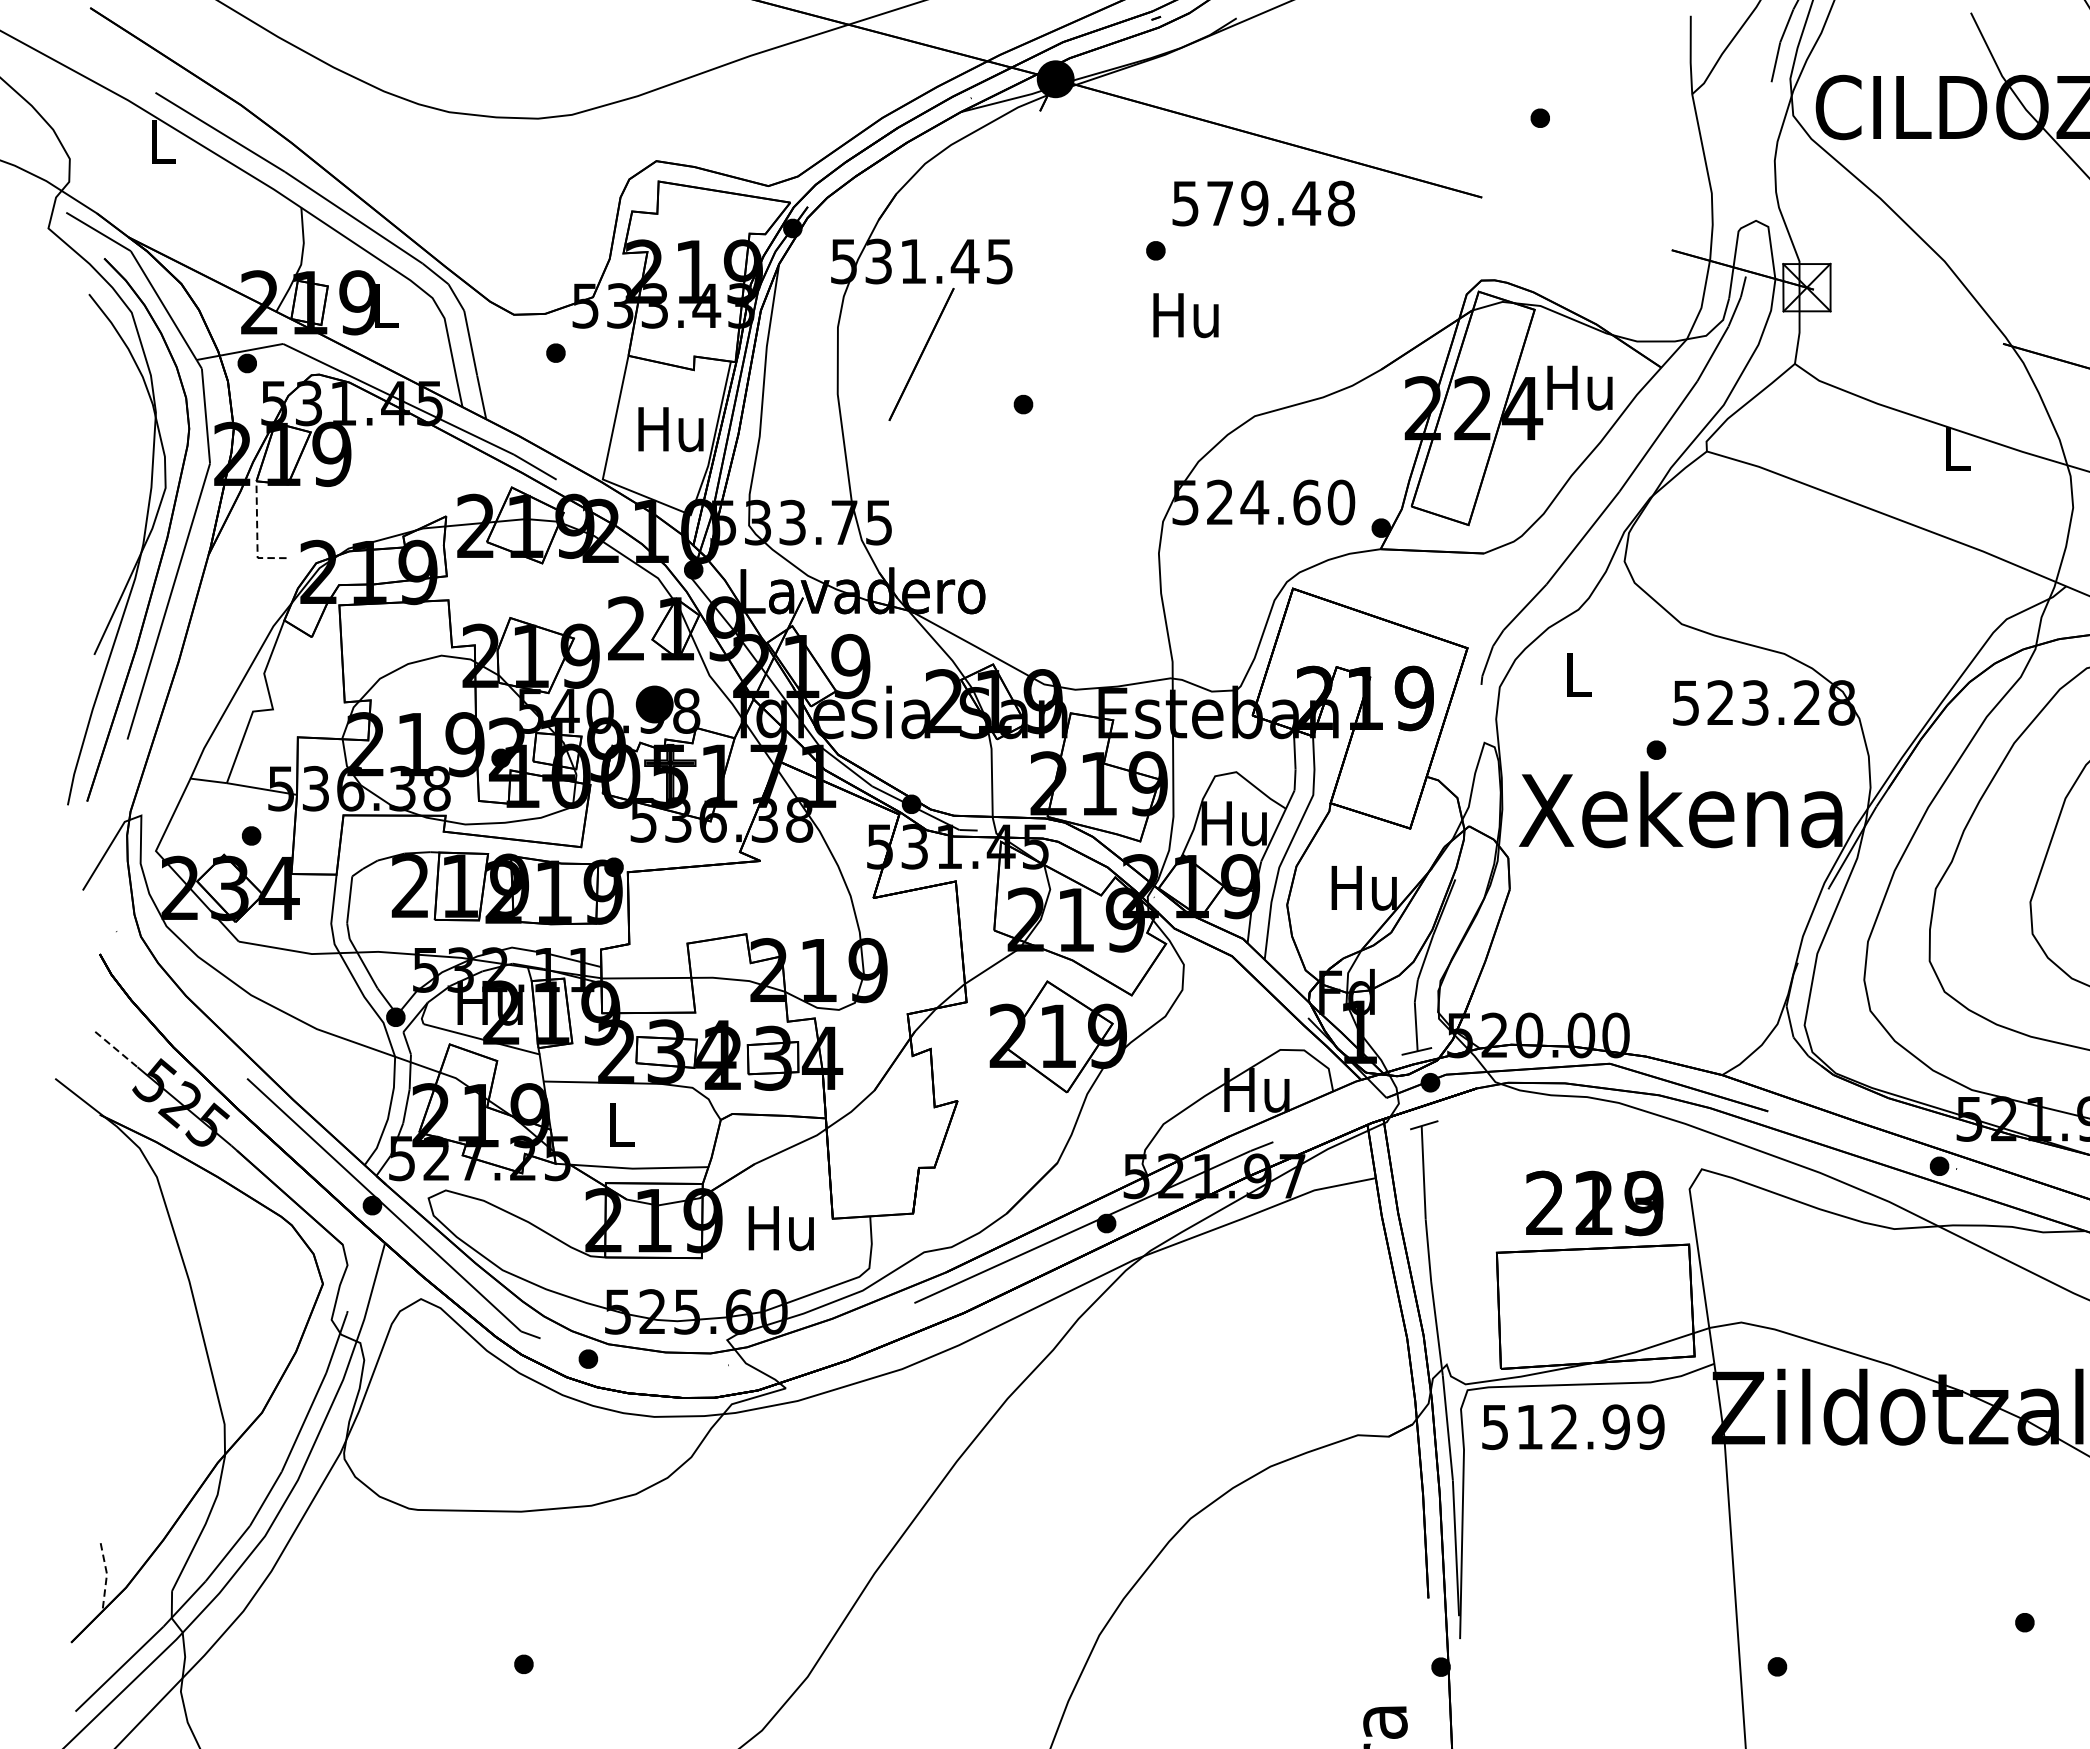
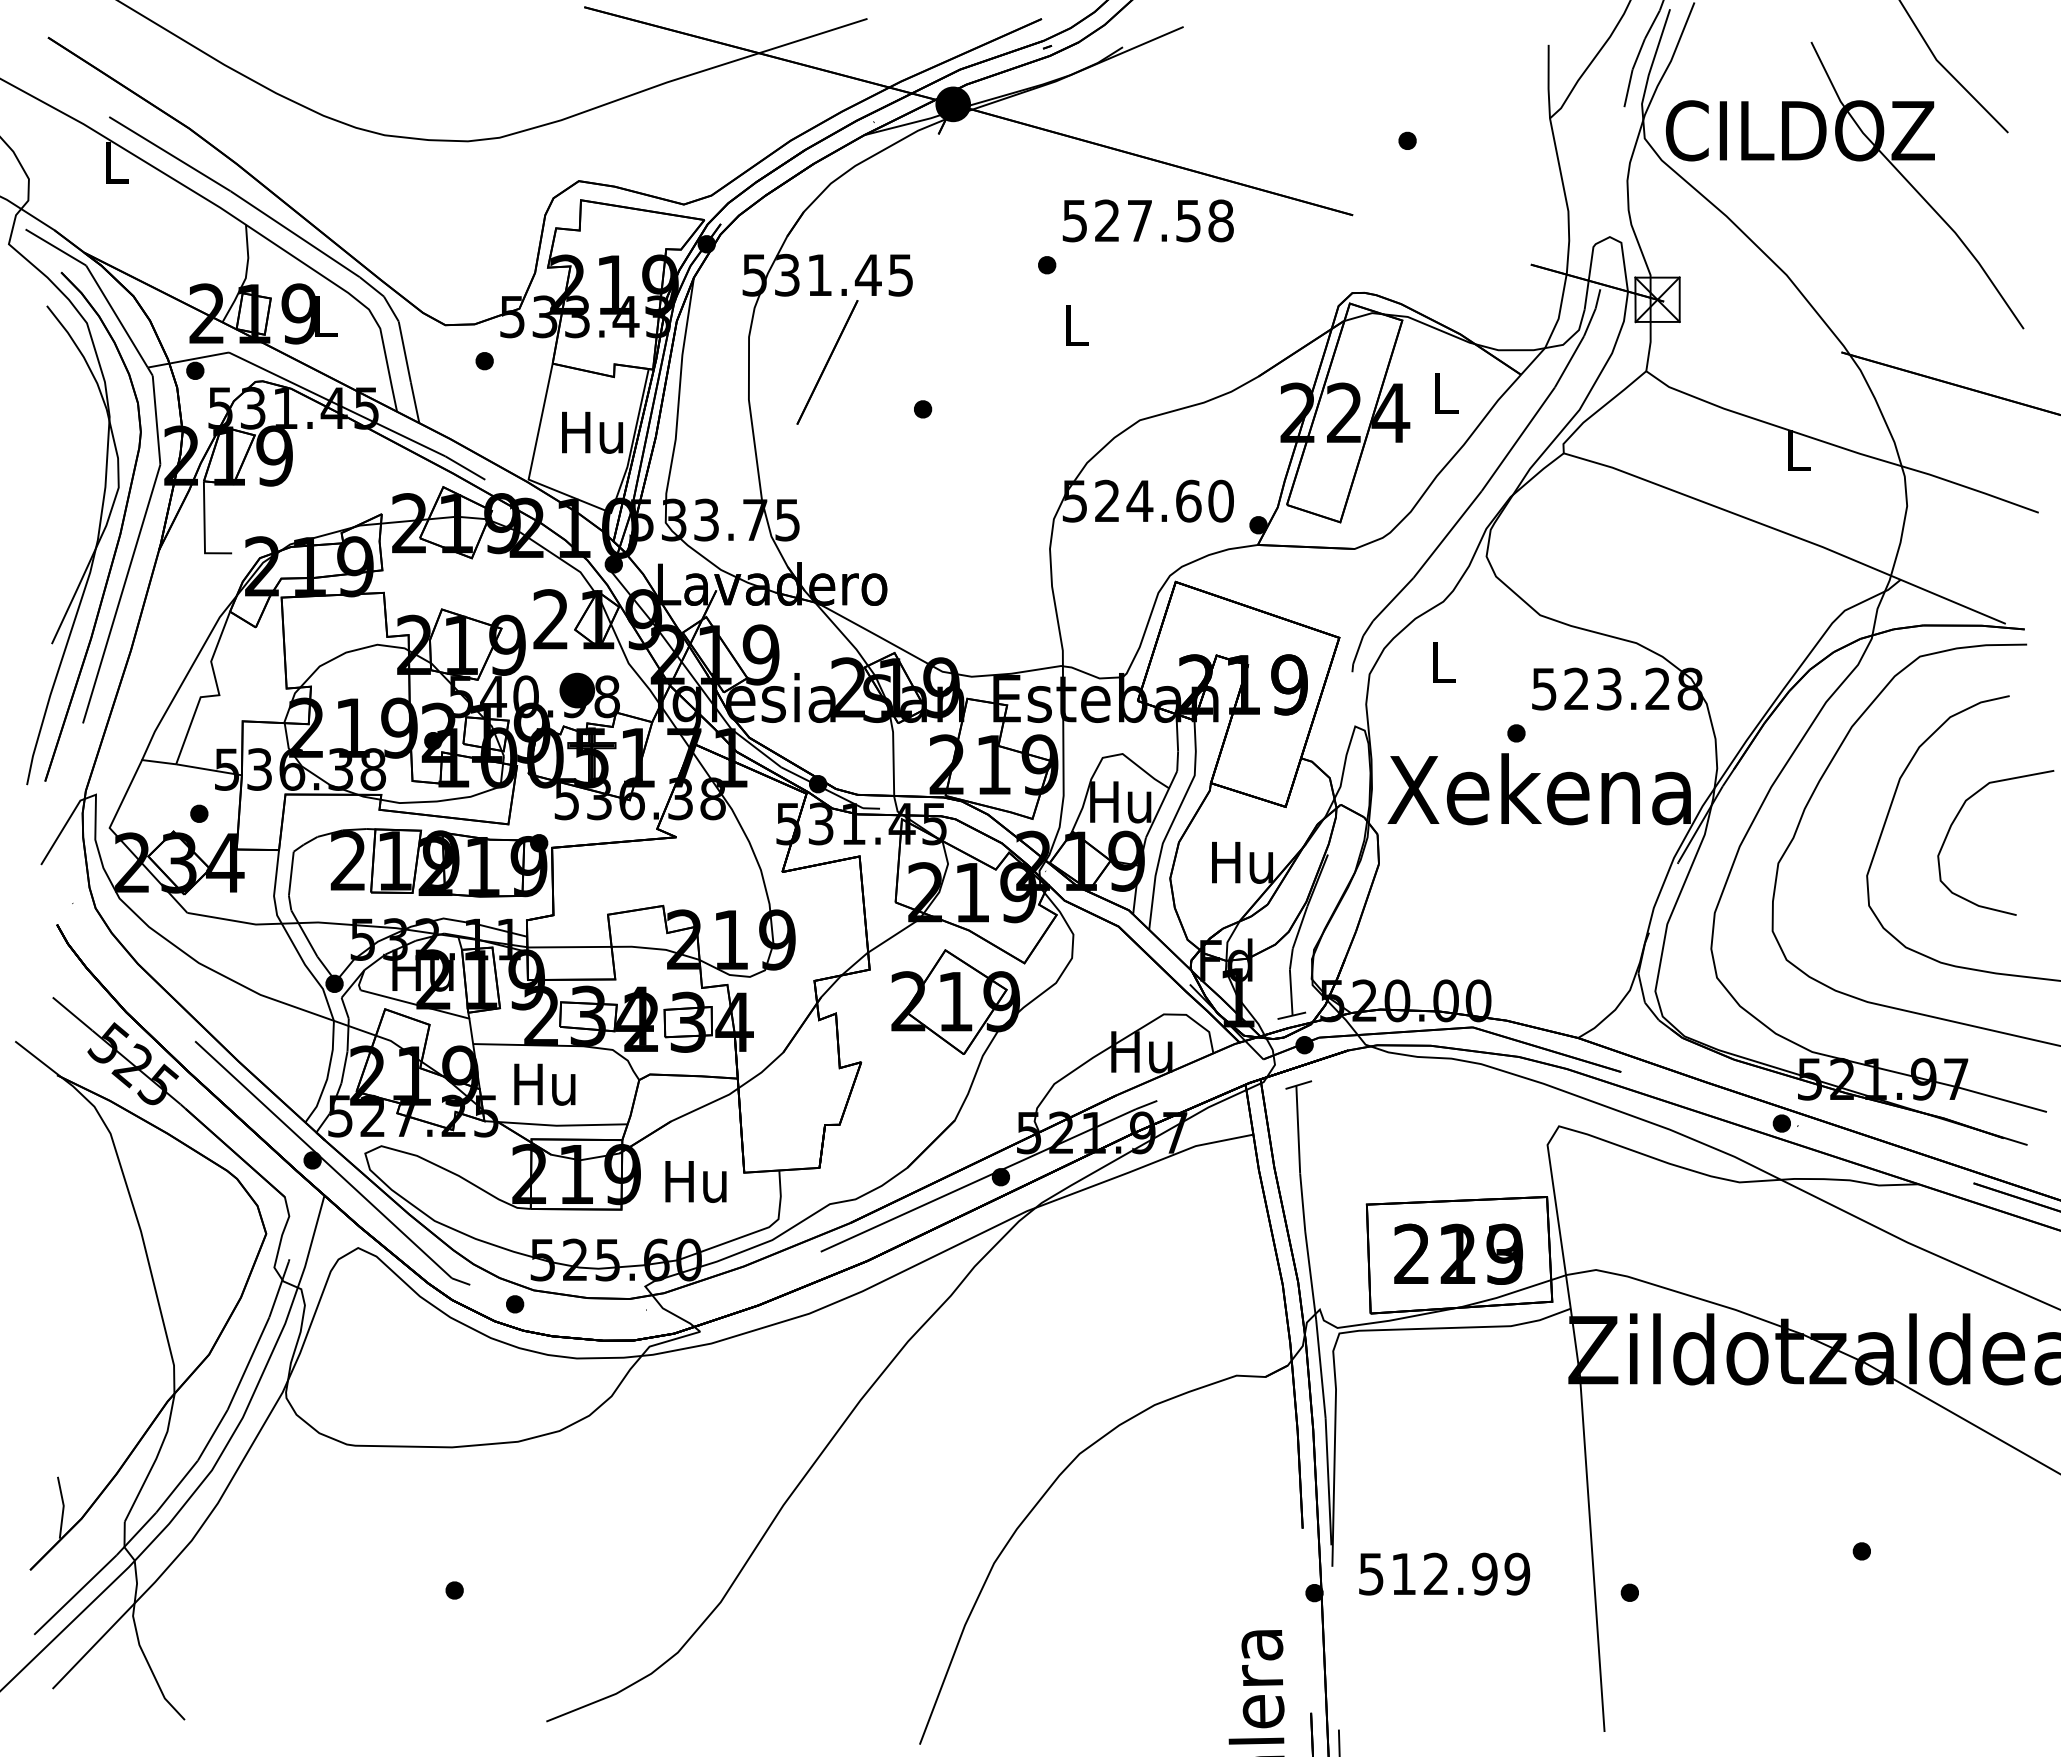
text: (1263, 203) -> (1148, 220), 579.48 -> 527.58
text: (1185, 316) -> (1074, 326), Hu -> L
text: (1579, 388) -> (1444, 394), Hu -> L
line: (257, 534) -> (204, 531), dashed -> solid
line: (116, 1050) -> (72, 1014), dashed -> solid
text: (619, 1124) -> (544, 1084), L -> Hu
text: (1594, 1202) -> (1458, 1253), moved
text: (1573, 1426) -> (1444, 1573), moved
line: (106, 1575) -> (63, 1507), dashed -> solid

